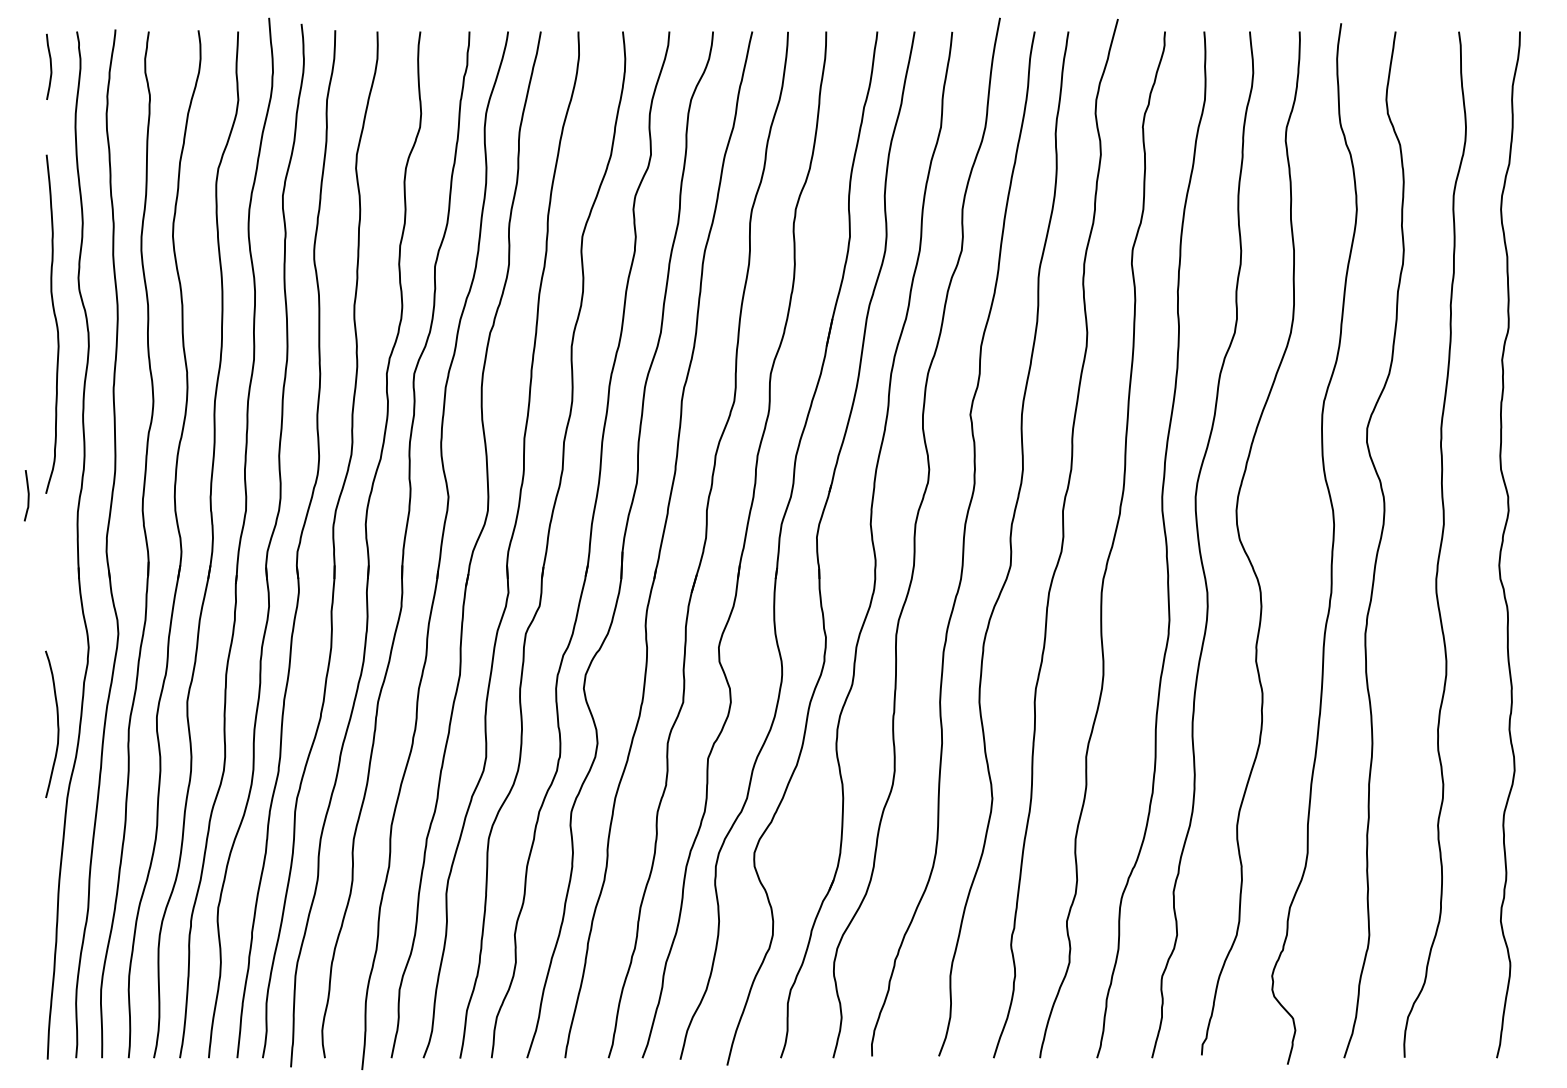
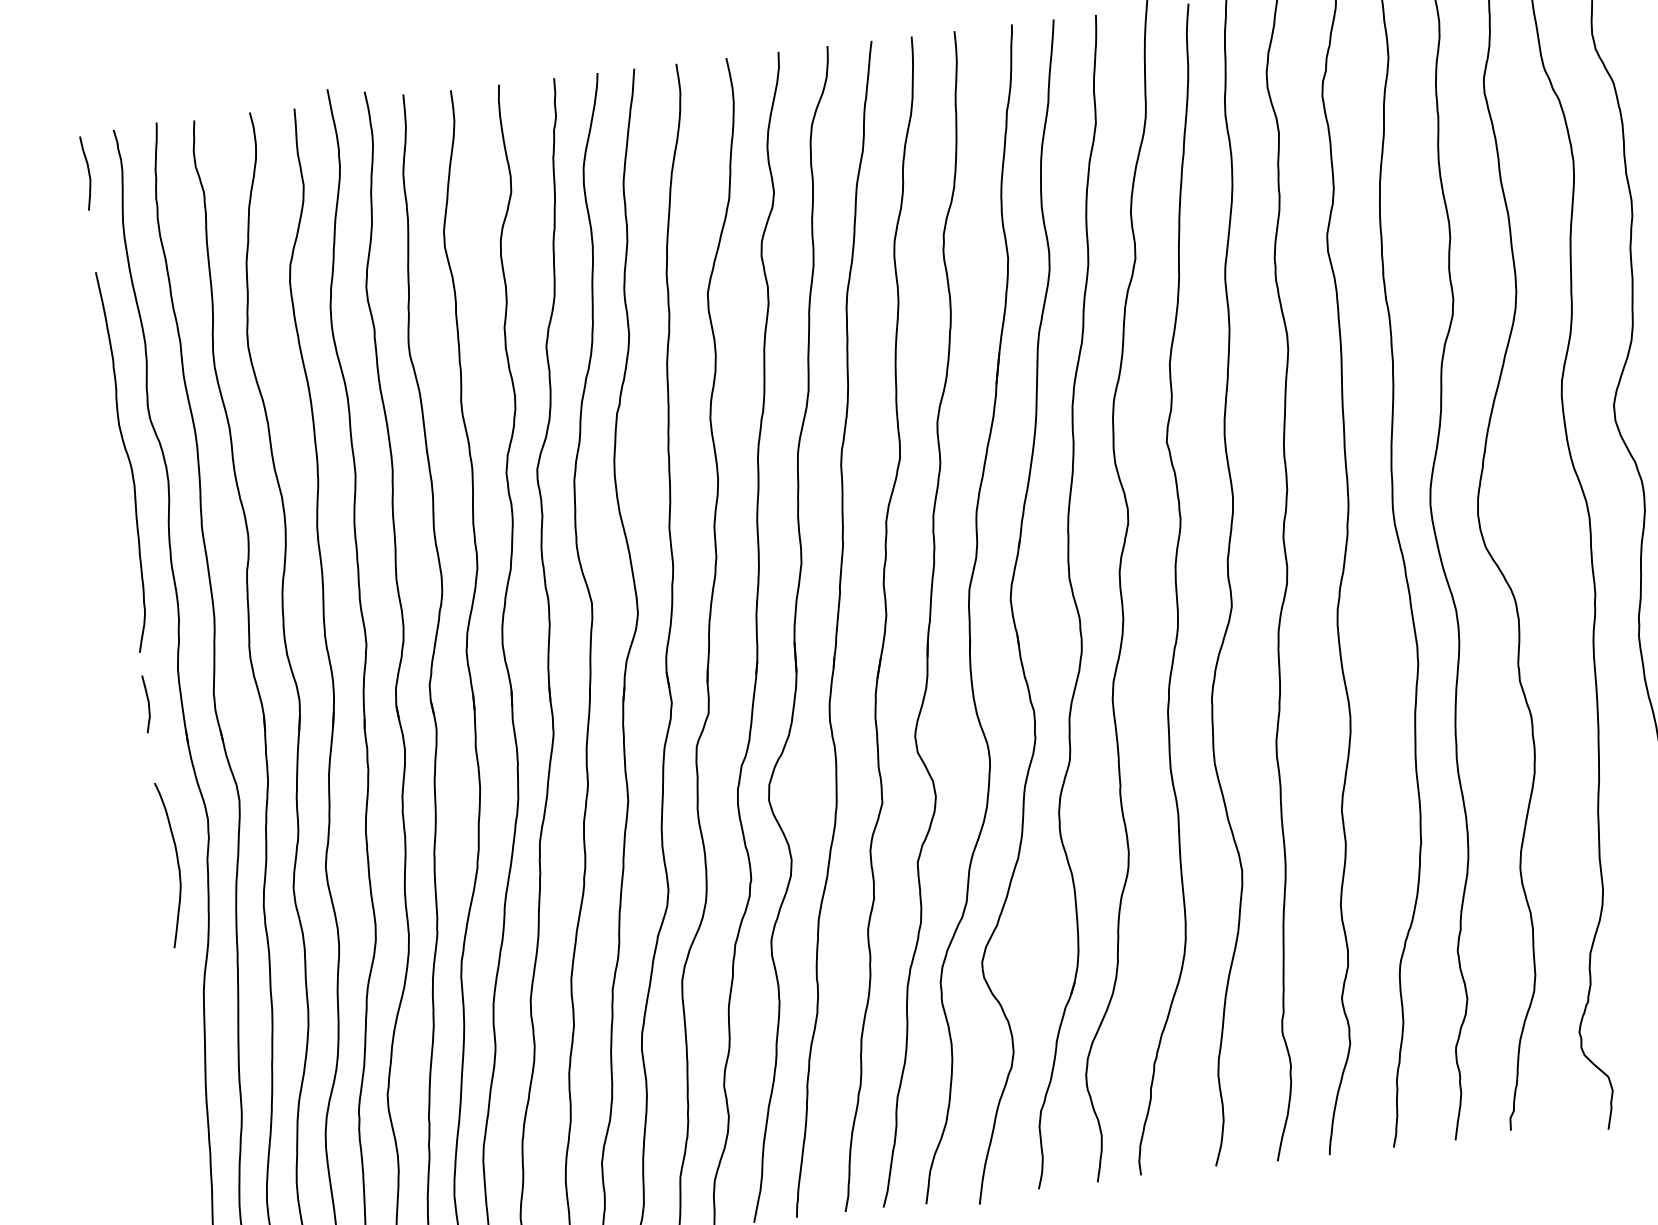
curve: (27, 495) -> (147, 703), moved
curve: (57, 724) -> (177, 864), moved

